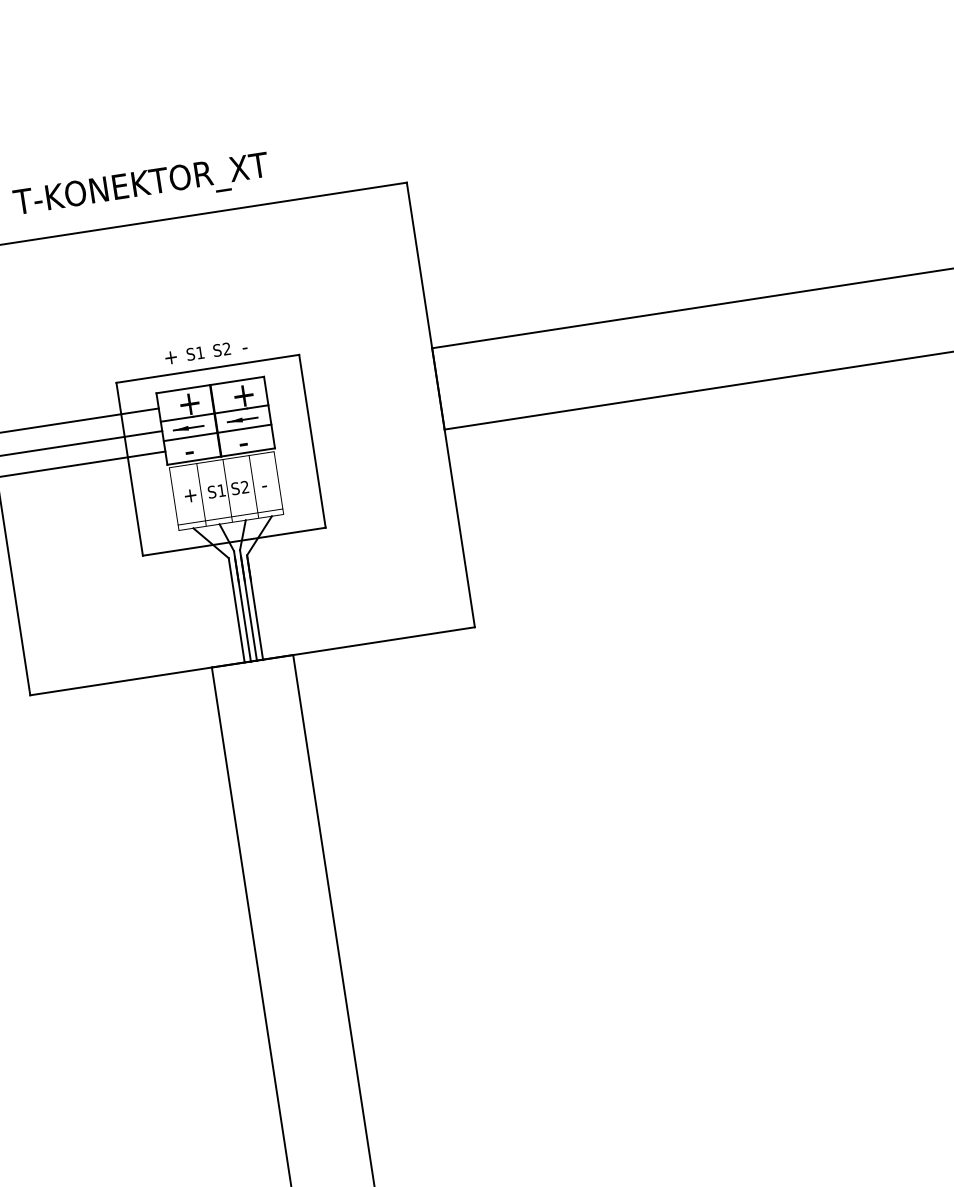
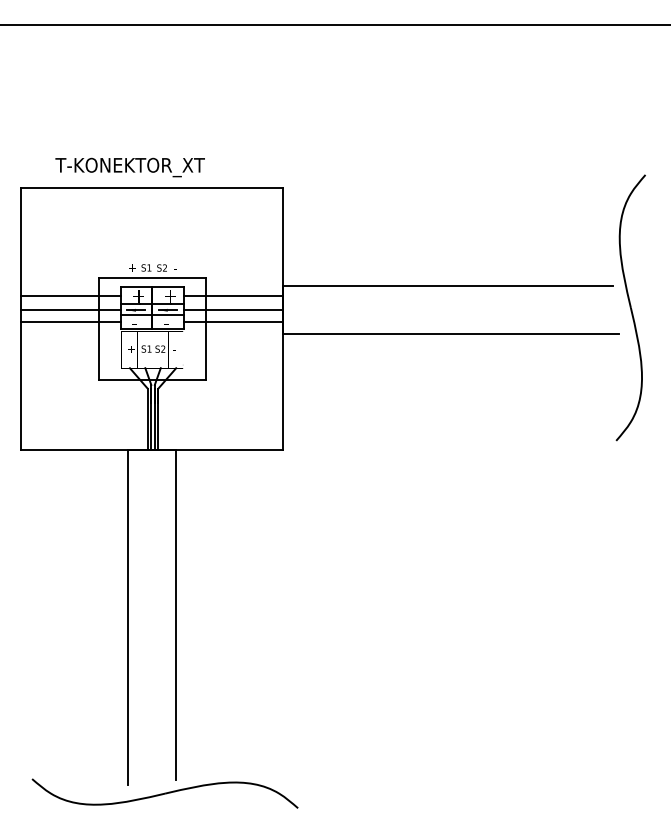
line: (350, 379) -> (233, 296), added
line: (354, 401) -> (233, 309), added
line: (357, 421) -> (233, 321), added

